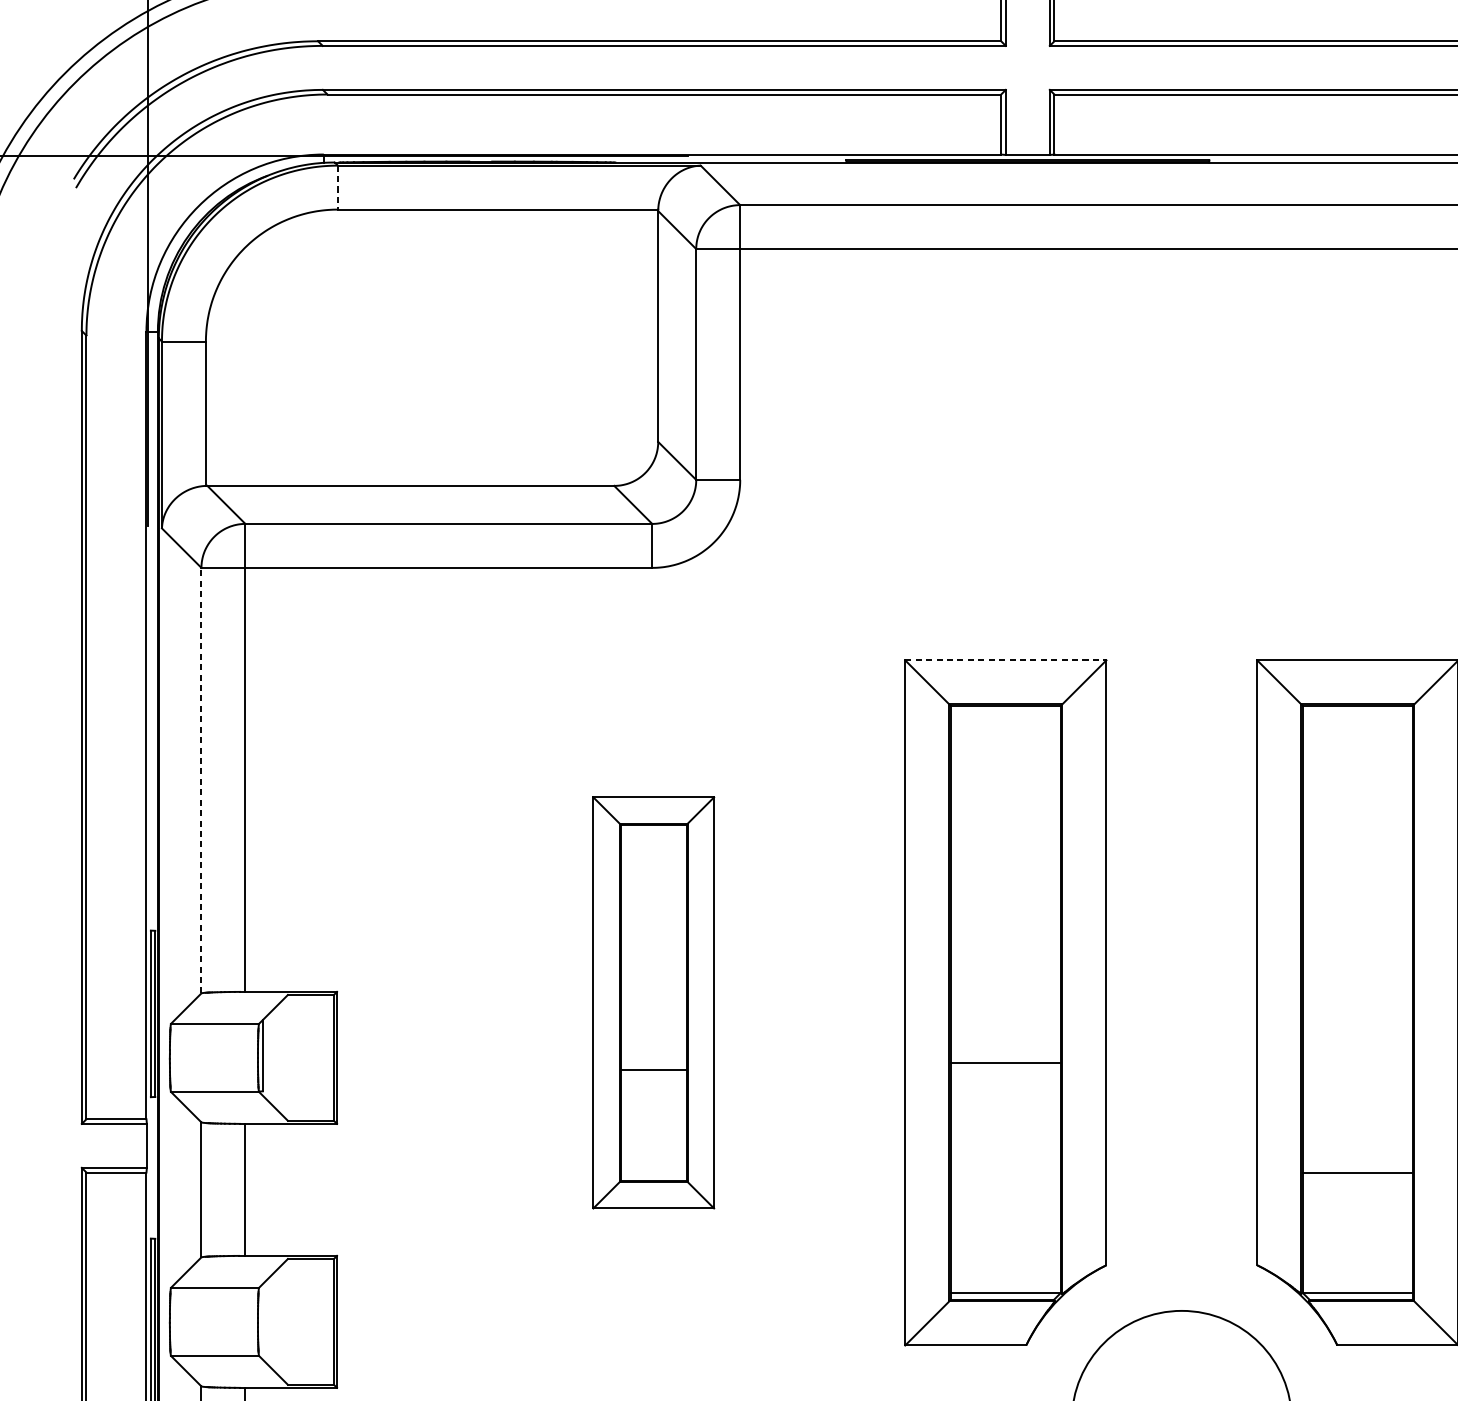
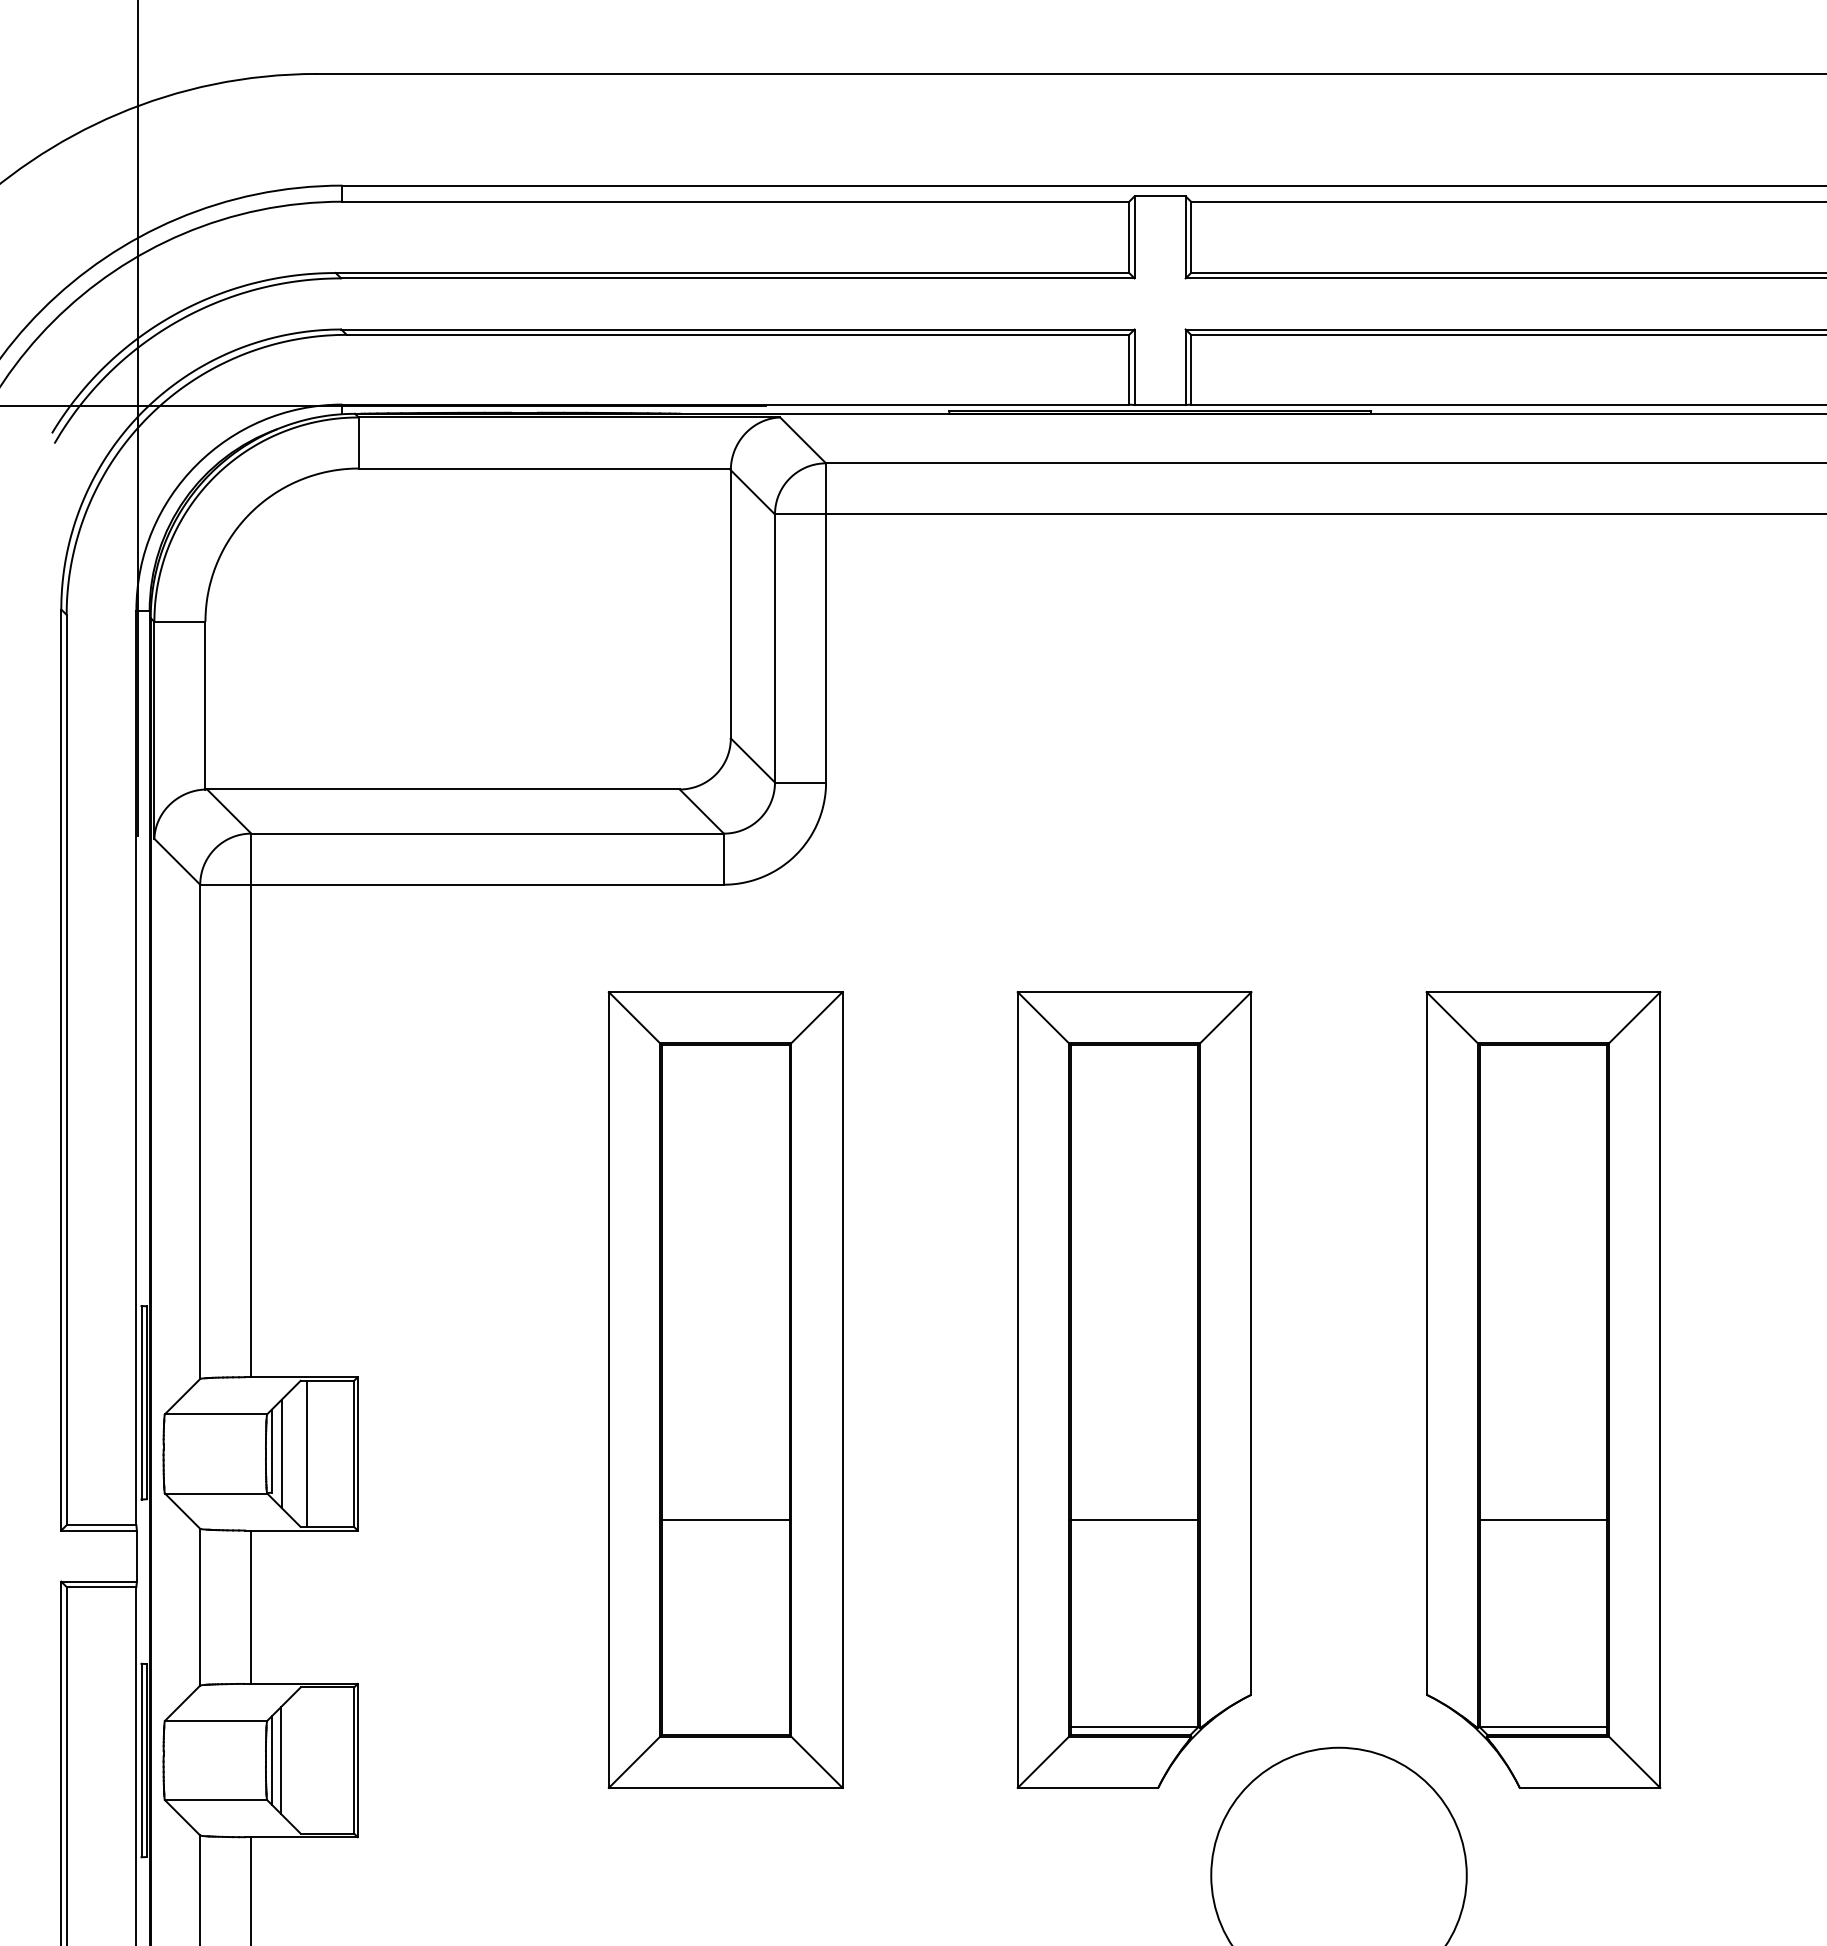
line: (337, 188) -> (358, 443), dashed -> solid
line: (1005, 660) -> (1134, 992), dashed -> solid
line: (201, 780) -> (200, 1131), dashed -> solid
part: (653, 1002) -> (725, 1389), size x1.67
line: (271, 1057) -> (281, 1453), added
line: (292, 1057) -> (306, 1453), added
line: (1005, 1062) -> (1134, 1520), moved
line: (1357, 1172) -> (1543, 1520), moved
line: (262, 1321) -> (271, 1760), added
line: (271, 1321) -> (281, 1760), added

